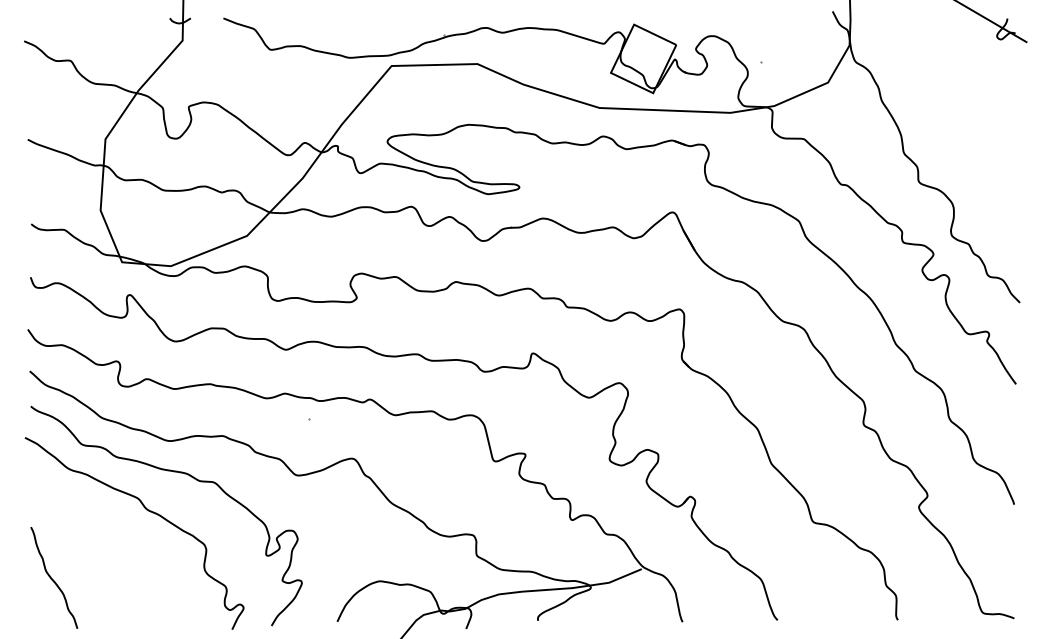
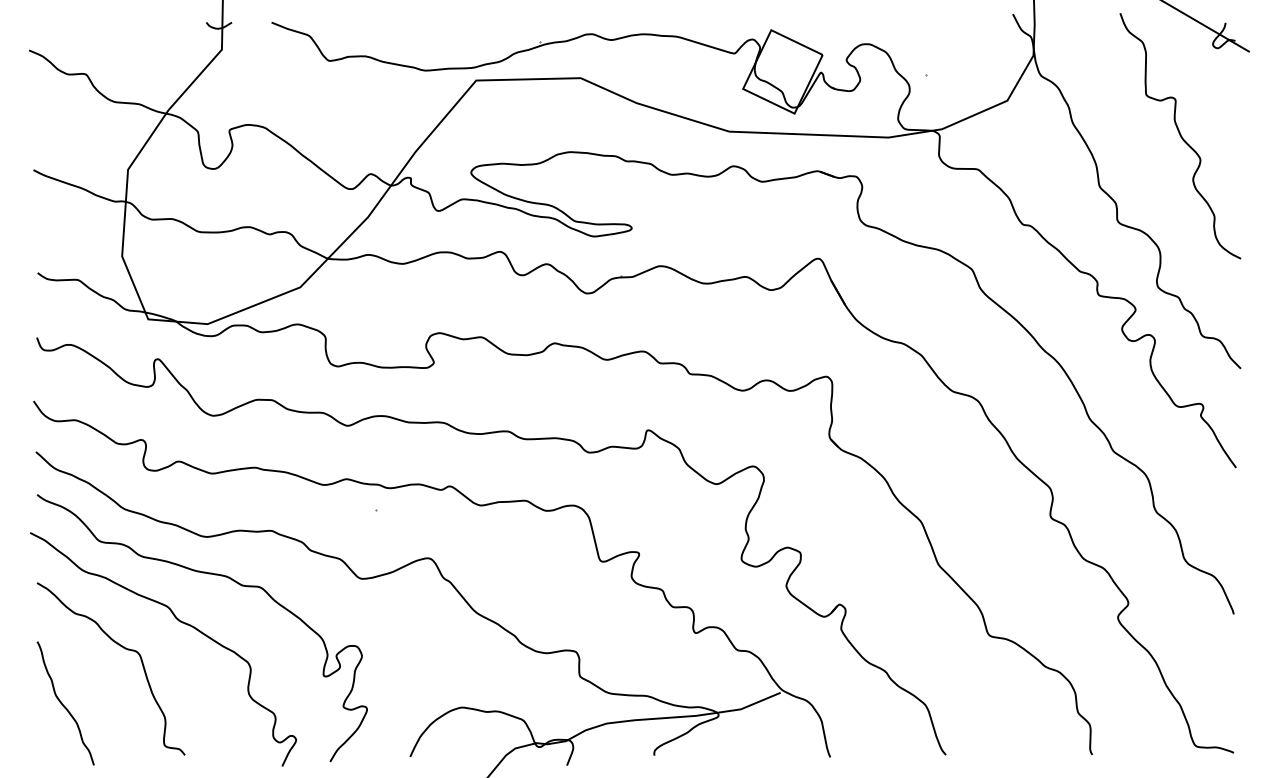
curve: (970, 111) -> (1180, 136), added
curve: (100, 531) -> (121, 647), added

